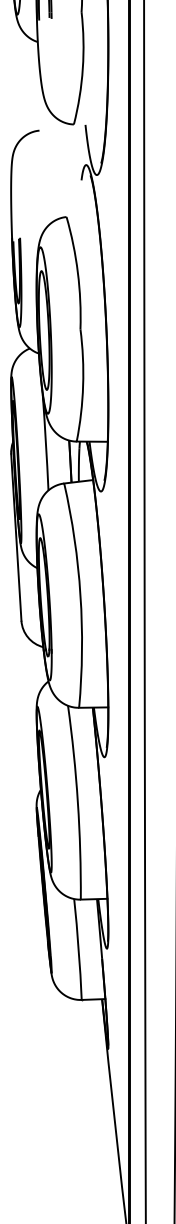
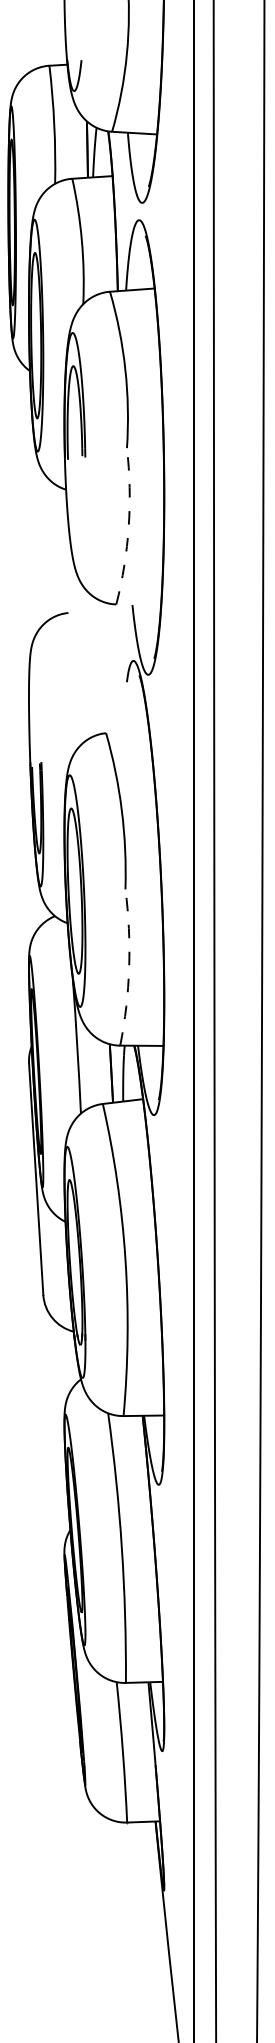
arc: (82, 68) -> (128, 526), solid -> dashed
arc: (83, 385) -> (129, 967), solid -> dashed

